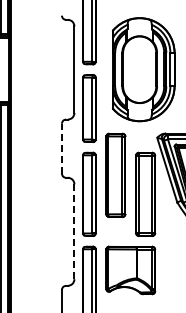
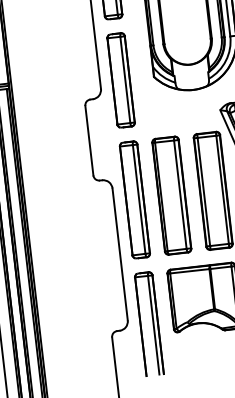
line: (61, 148) -> (88, 140), dashed -> solid
part: (115, 174) -> (171, 194), moved
line: (74, 232) -> (120, 255), dashed -> solid

